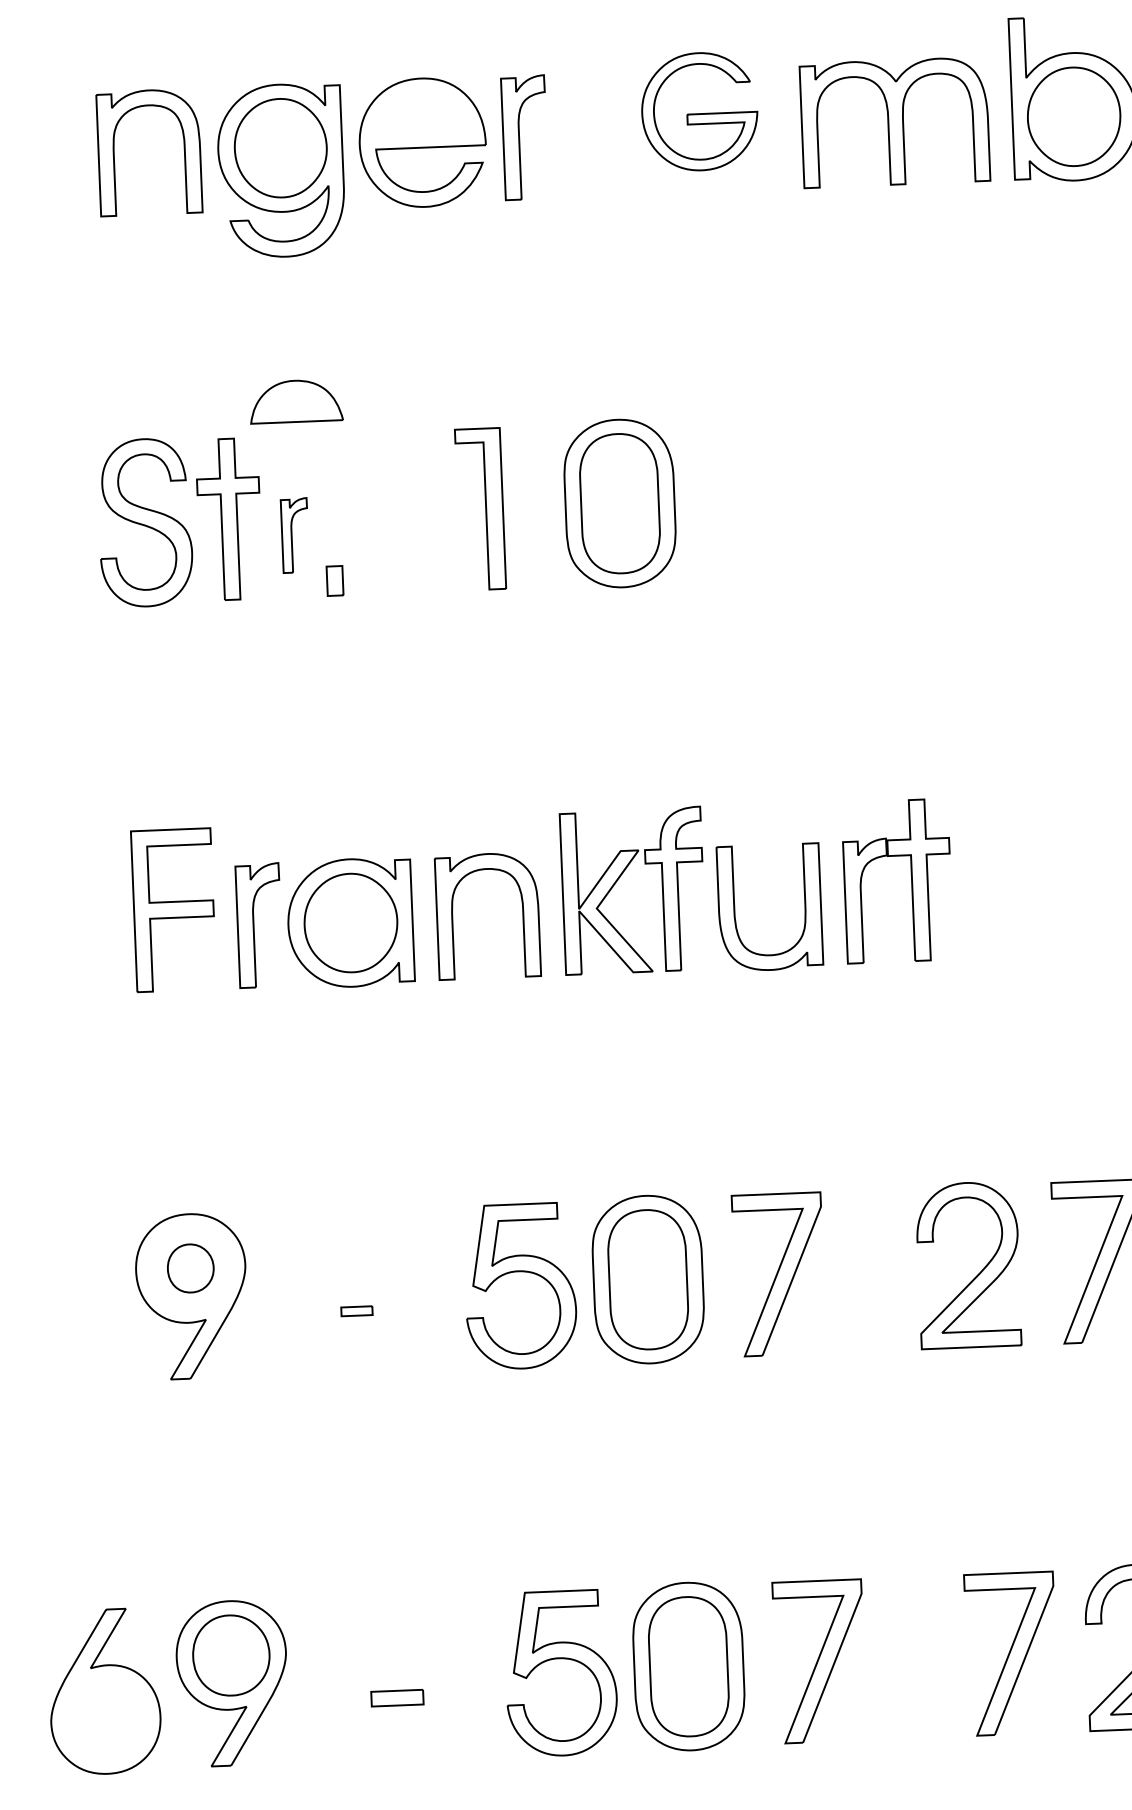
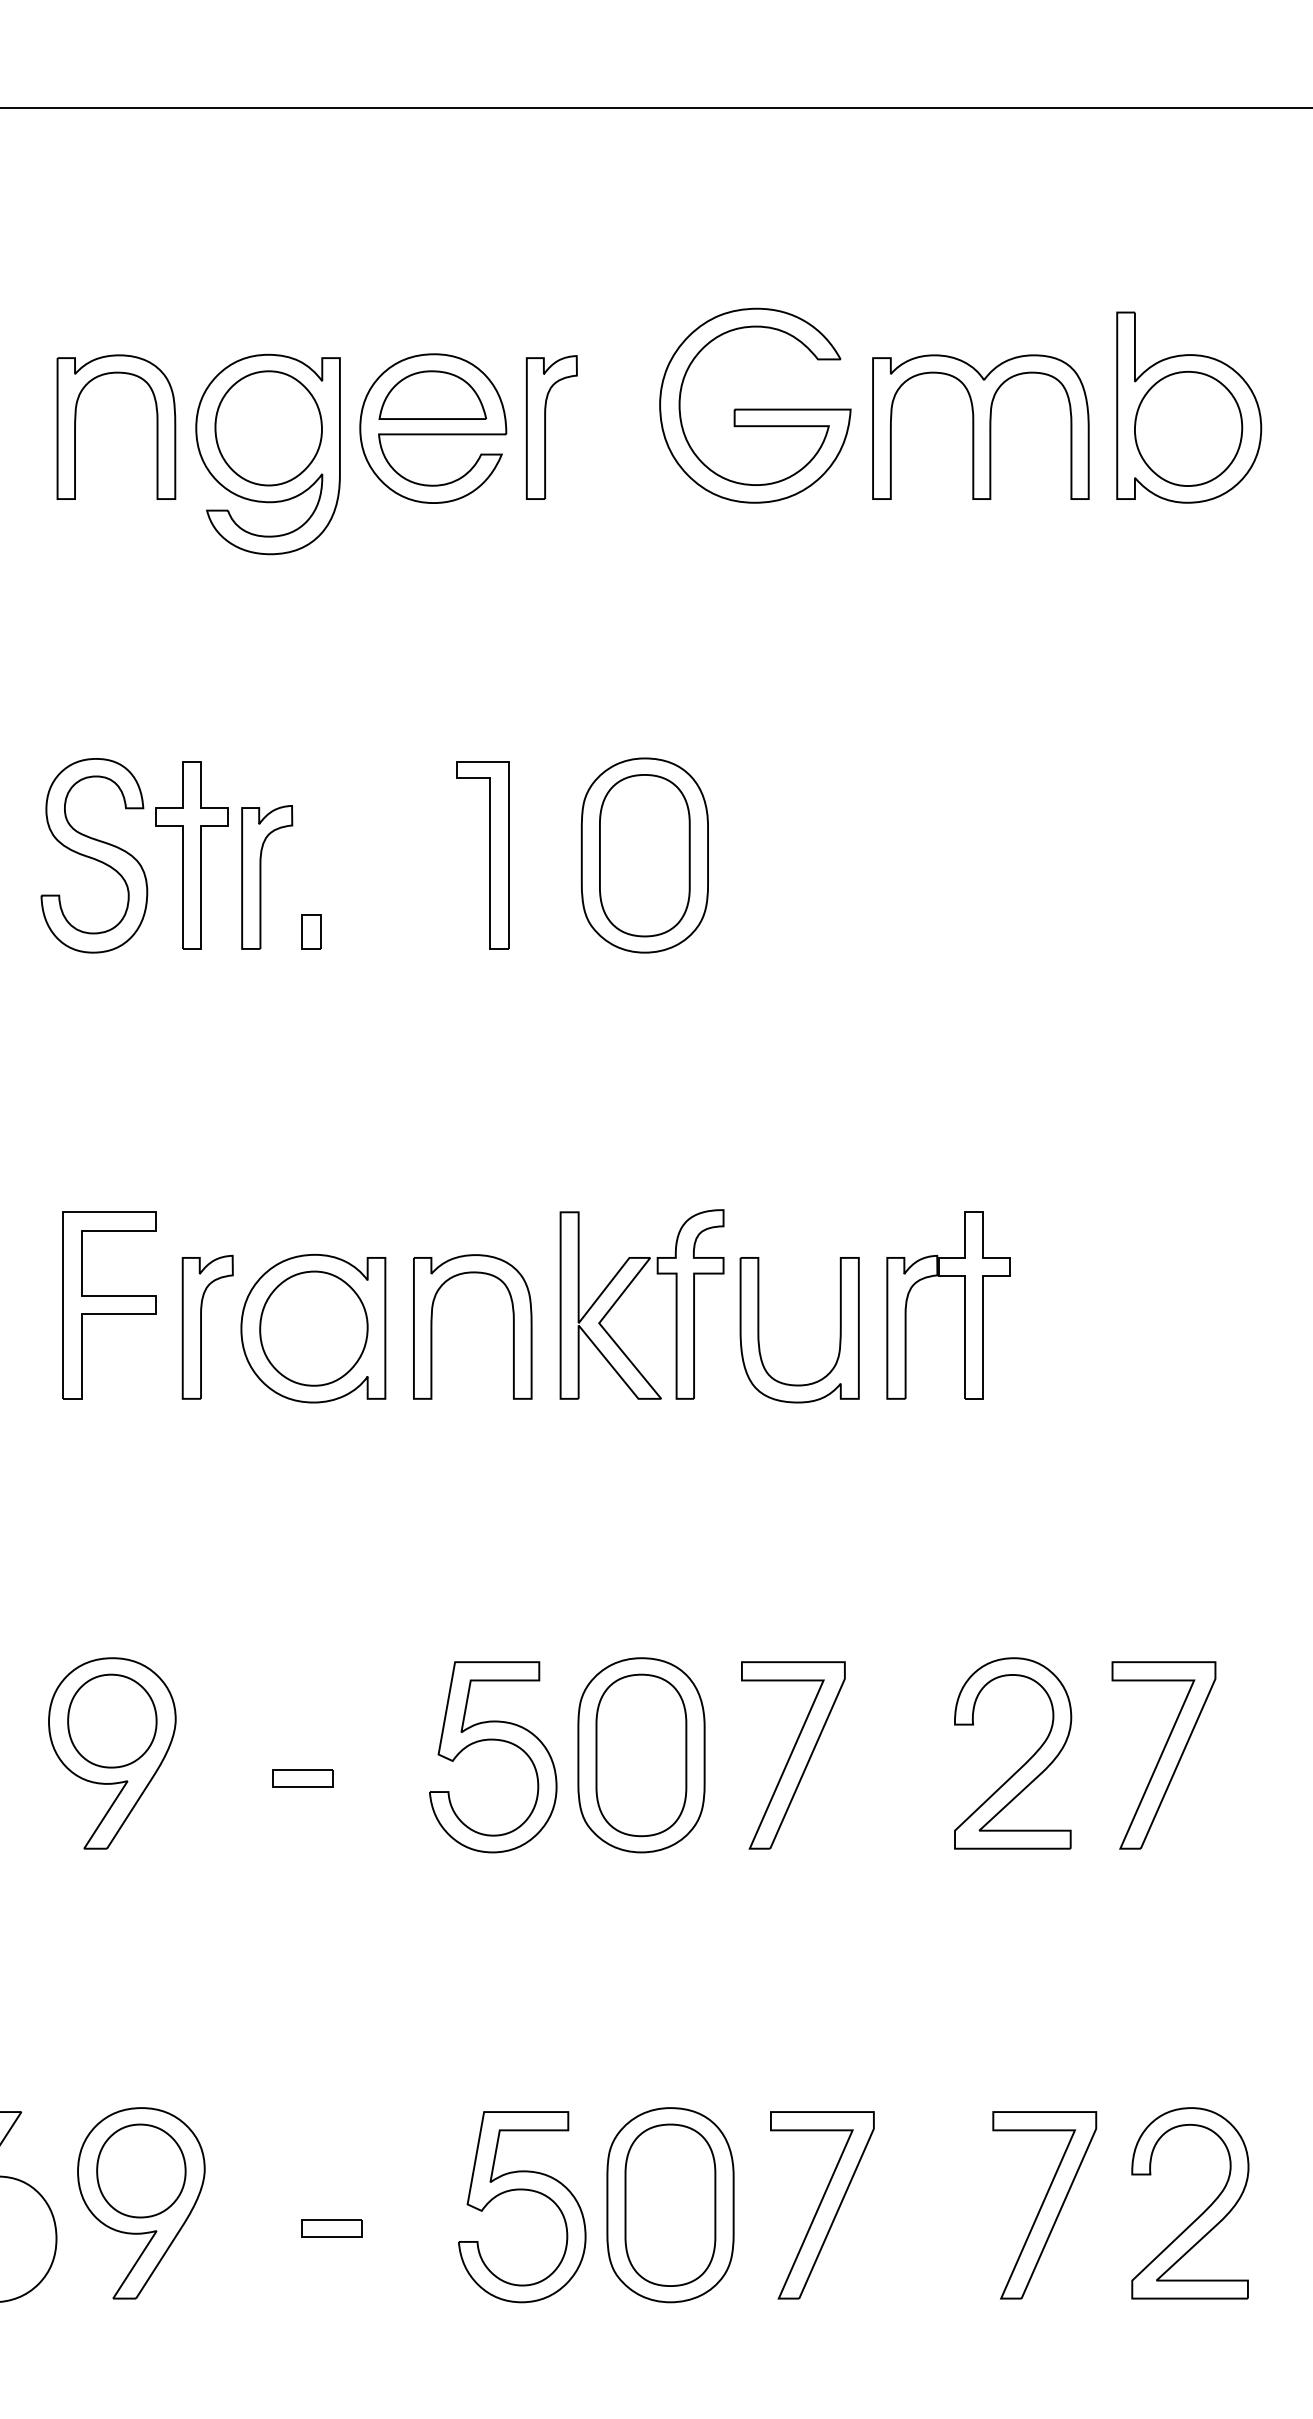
part: (699, 111) -> (755, 405), size x1.43
part: (295, 400) -> (432, 394), moved
part: (295, 535) -> (267, 877), size x1.67
part: (190, 1267) -> (112, 1720), size x1.67
part: (356, 1311) -> (302, 1778), size x1.67

